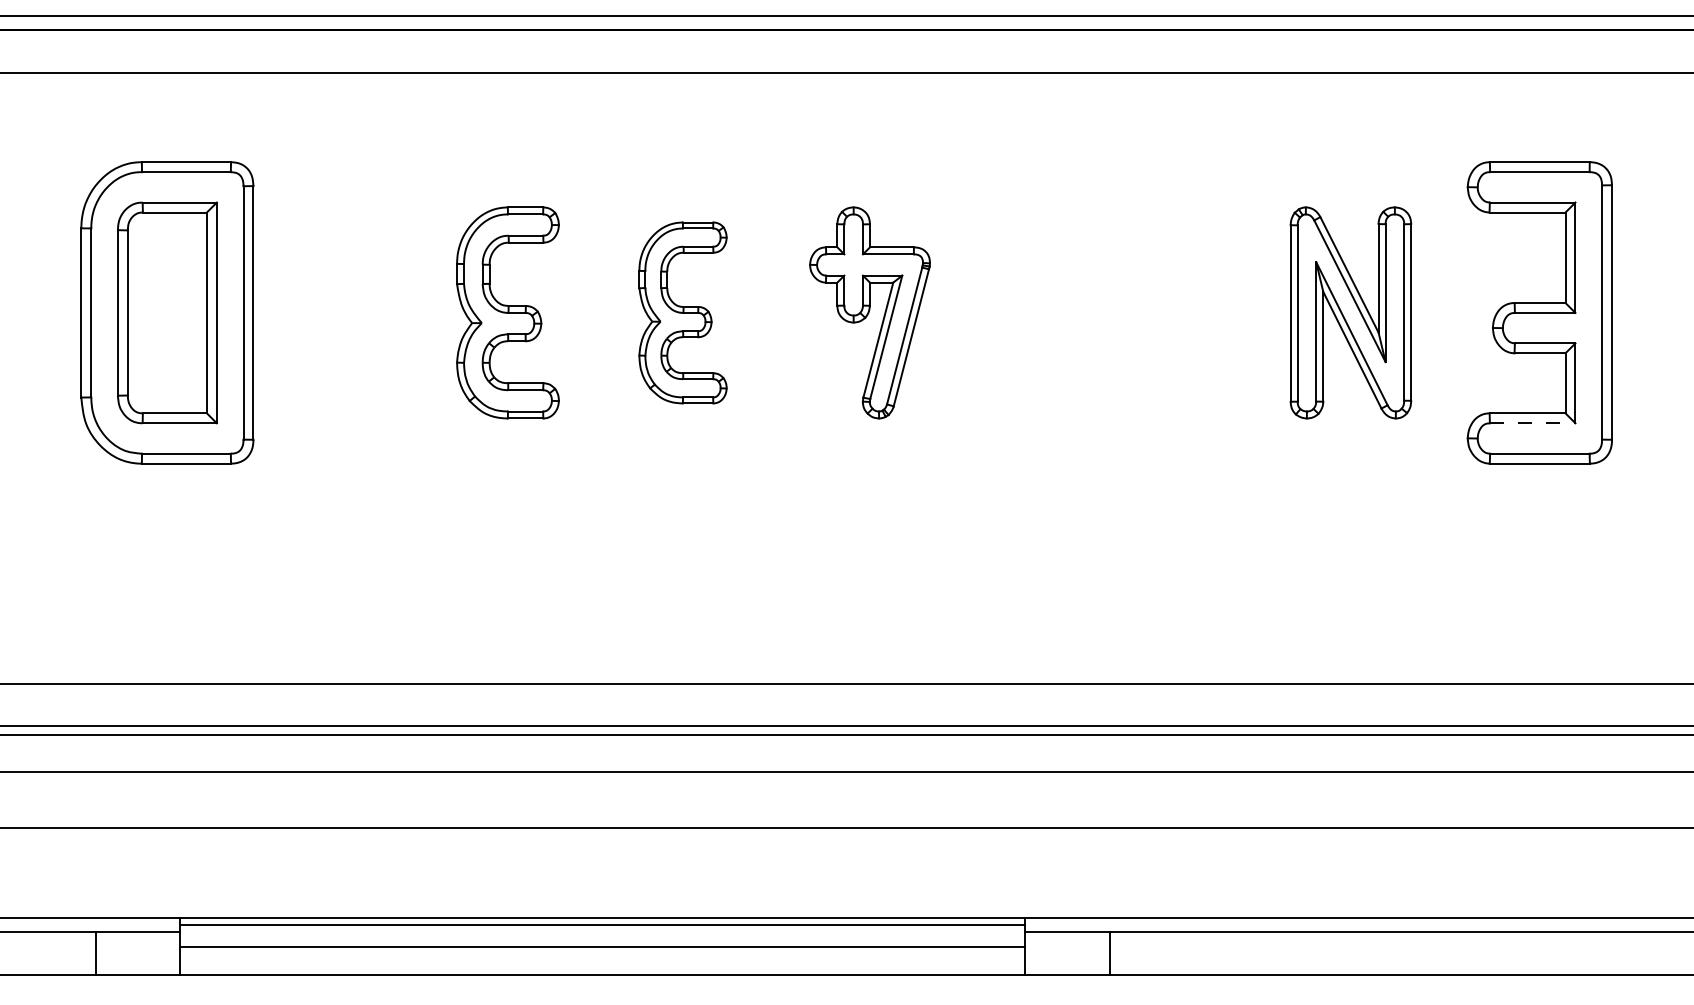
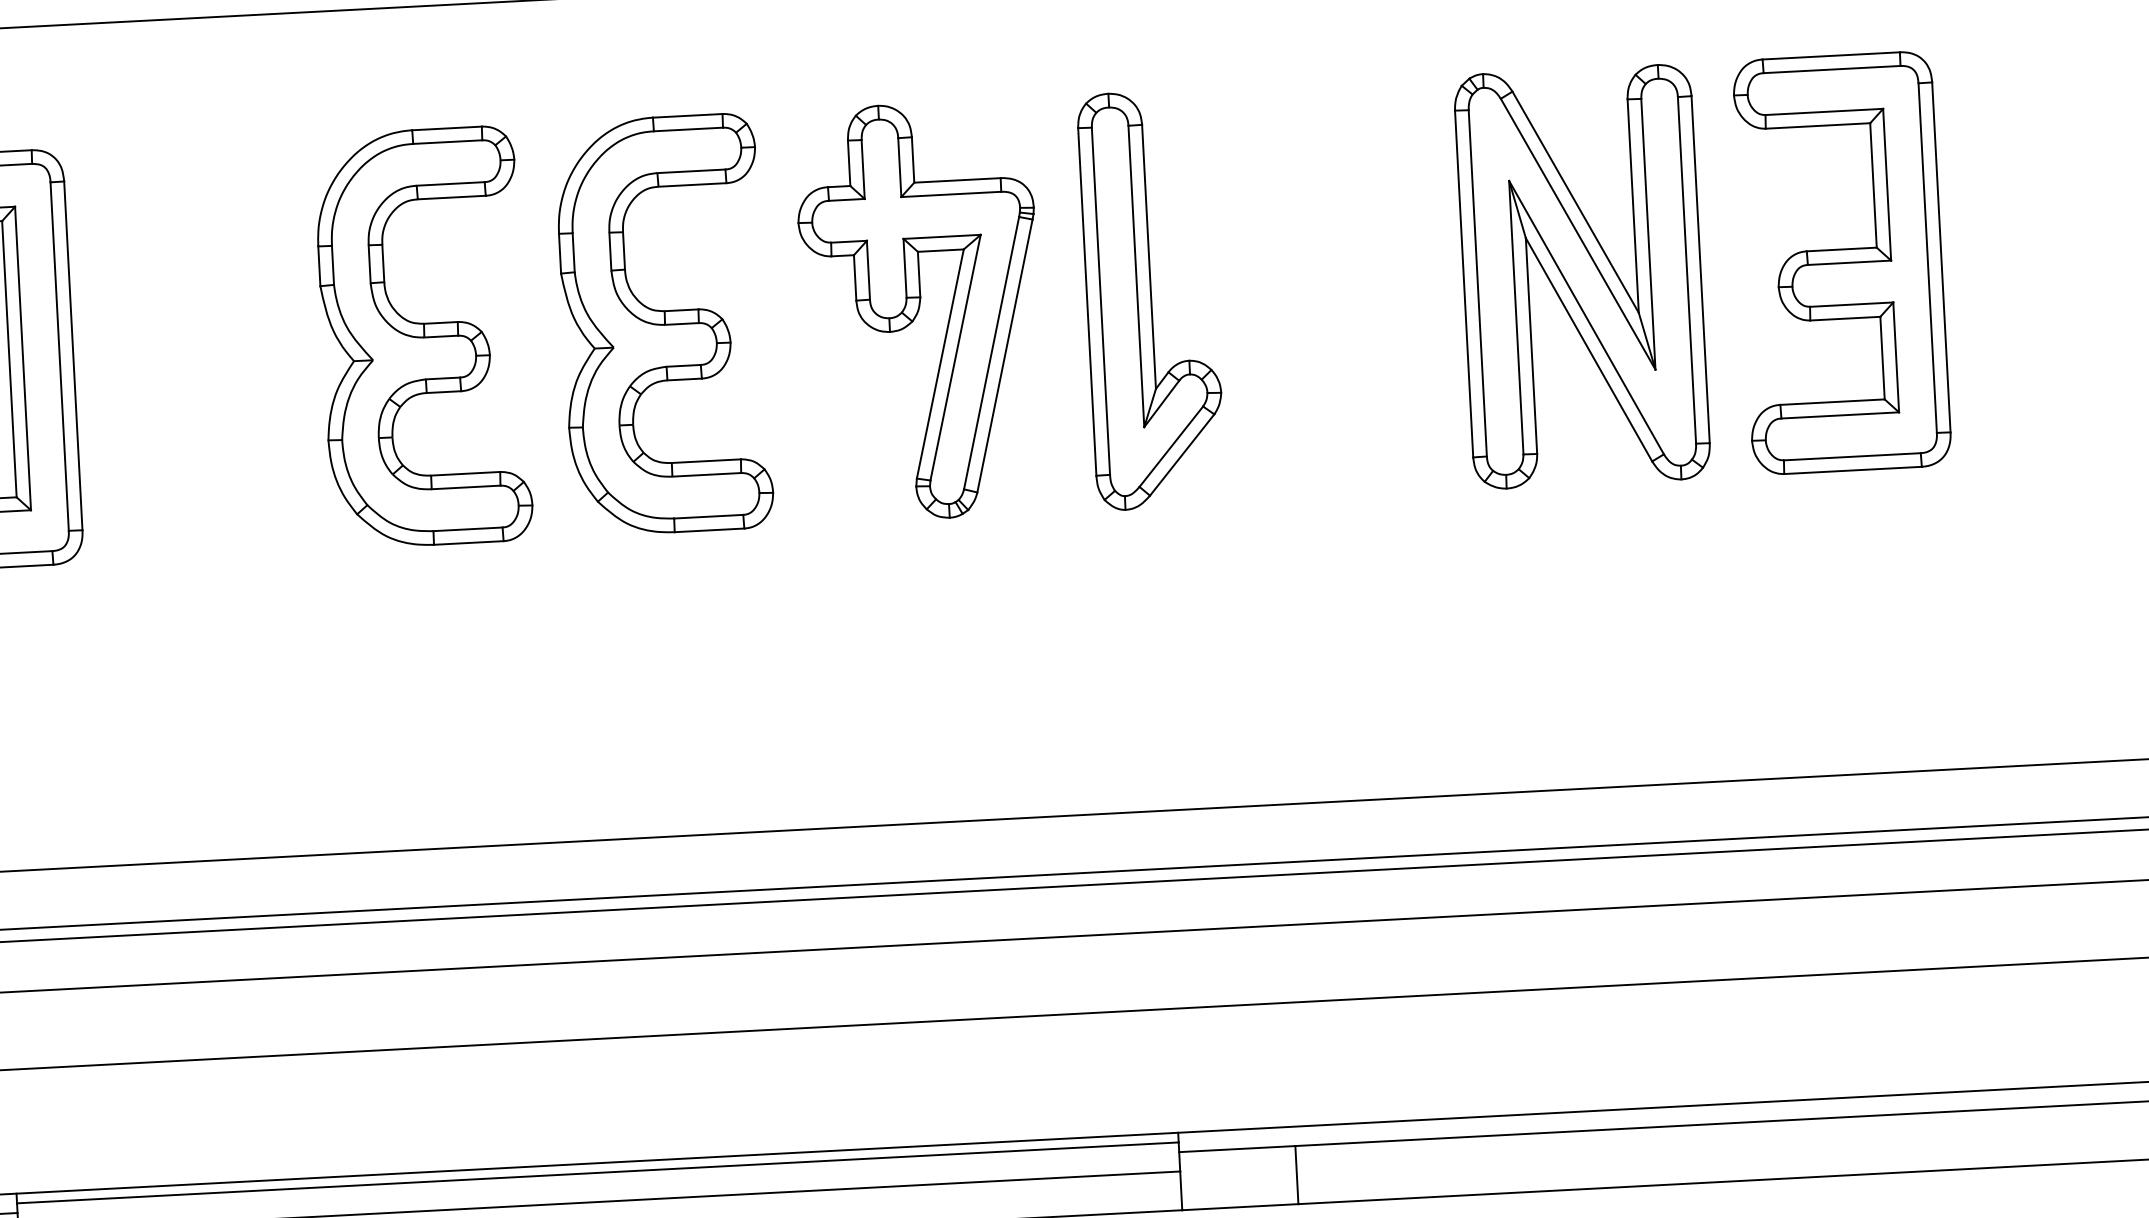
part: (507, 312) -> (422, 336), size x1.43
part: (682, 312) -> (663, 324), size x1.67
part: (869, 312) -> (920, 310), size x1.43
part: (1350, 312) -> (1581, 276), size x1.43
part: (1037, 313) -> (1151, 300), added
line: (1532, 423) -> (1840, 415), dashed -> solid

